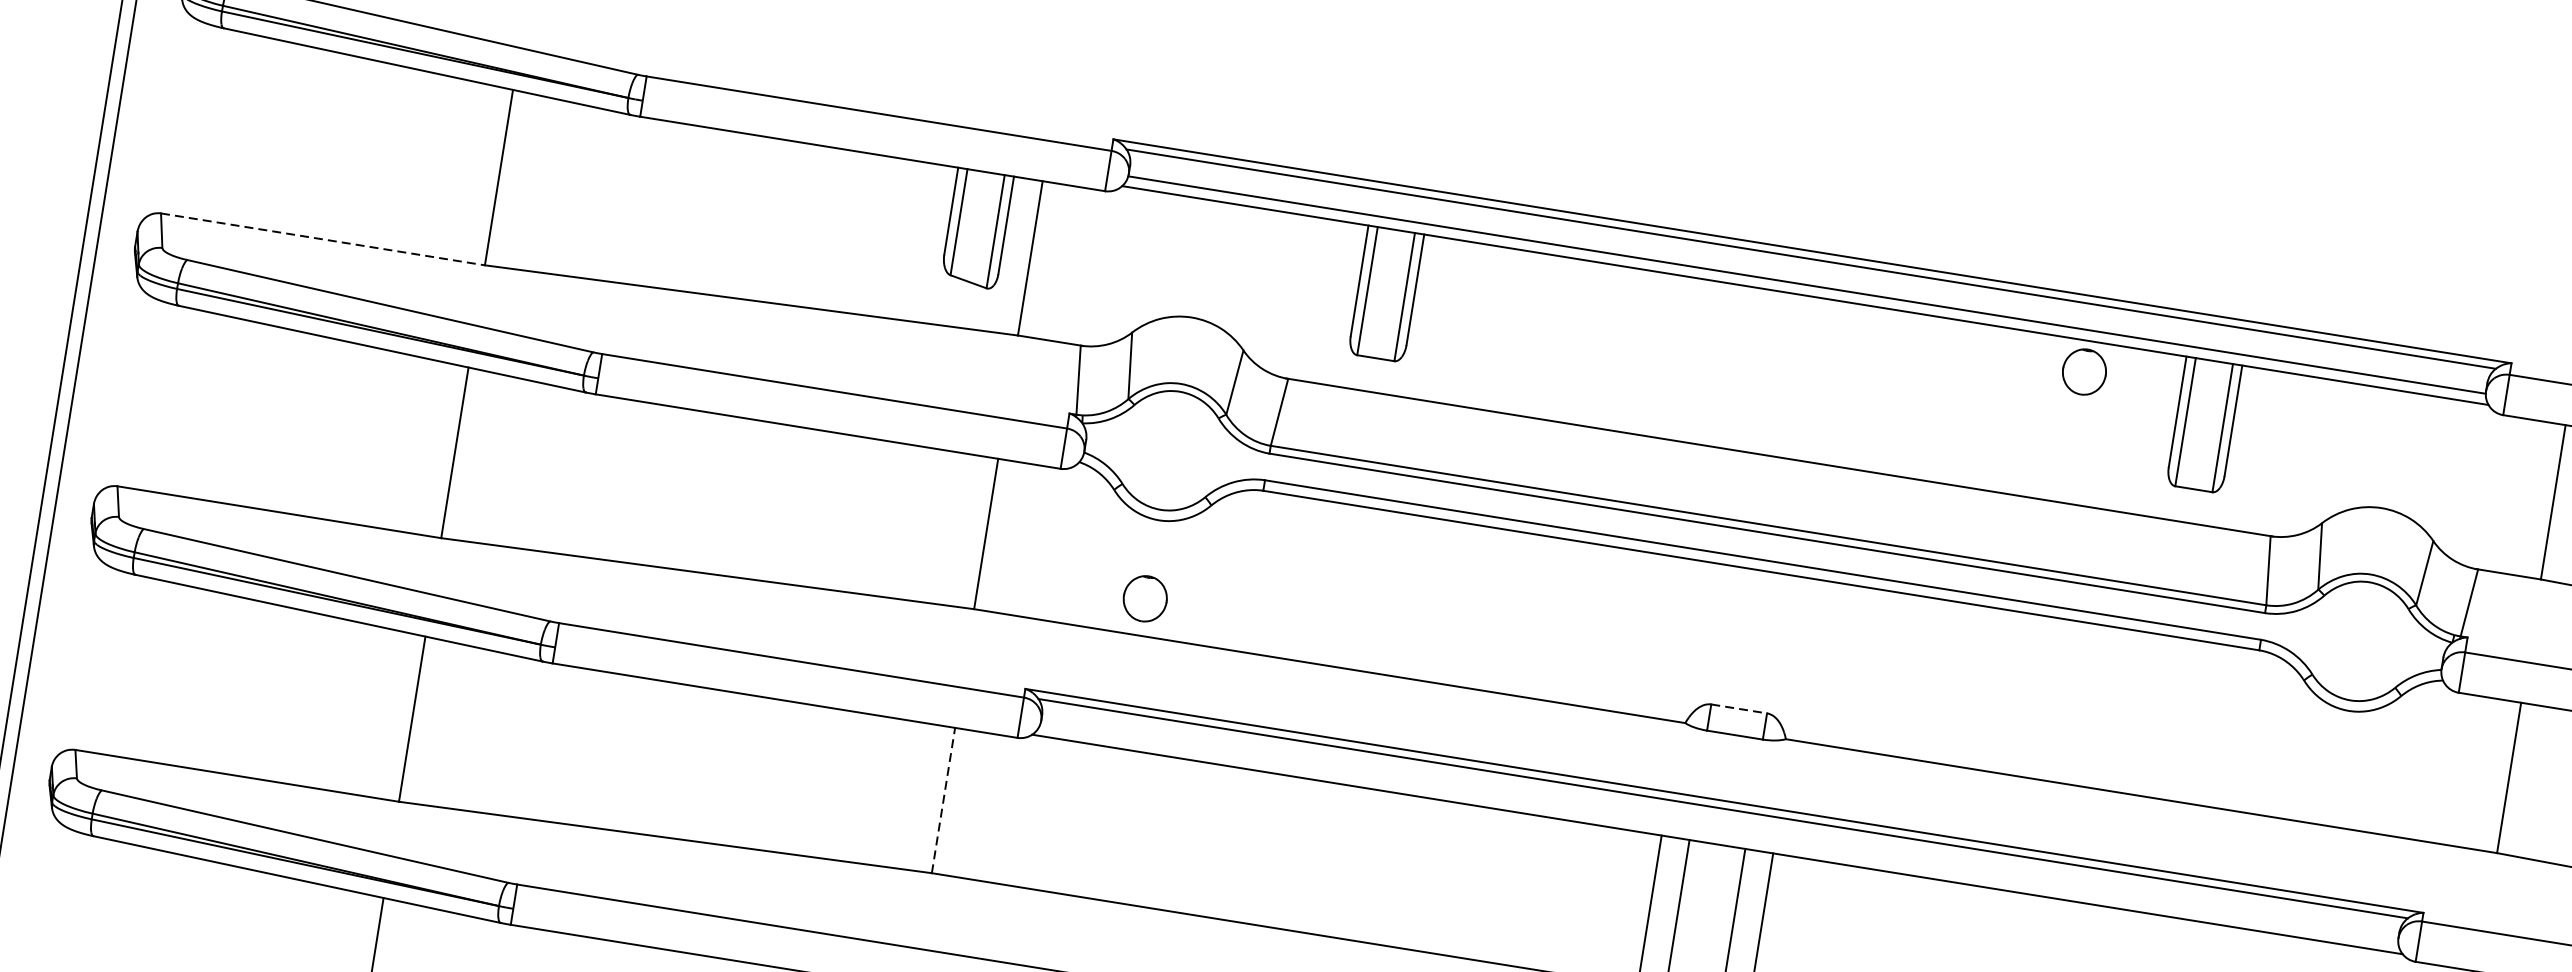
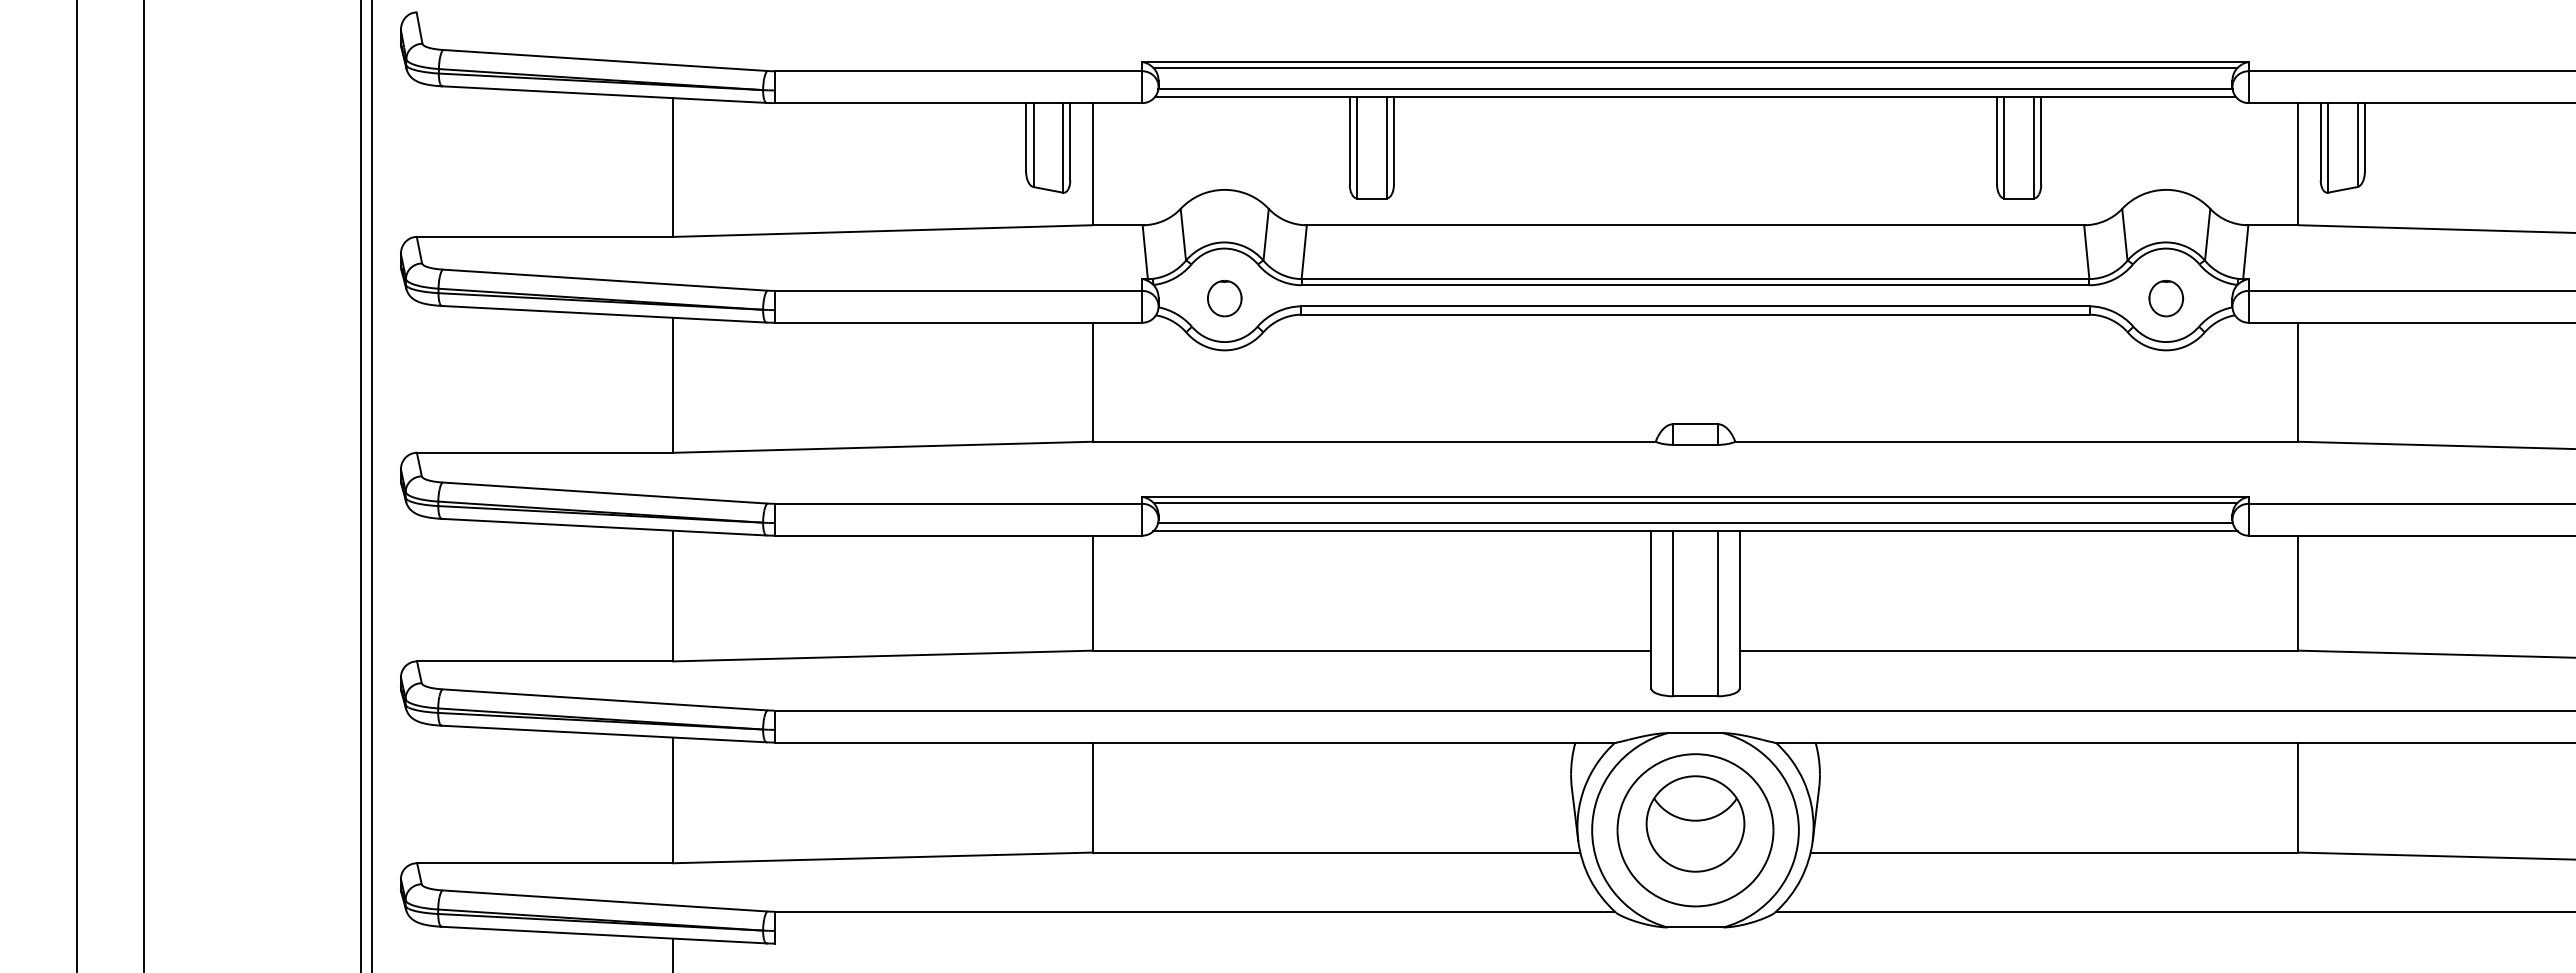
line: (323, 238) -> (545, 236), dashed -> solid
part: (2084, 371) -> (2166, 298), moved
part: (1145, 598) -> (1224, 298), moved
line: (1740, 709) -> (1696, 424), dashed -> solid
line: (943, 799) -> (1092, 592), dashed -> solid
line: (1719, 834) -> (1695, 523), added

